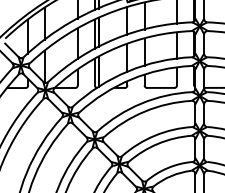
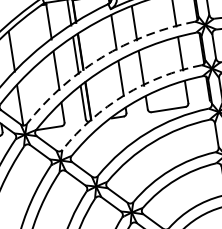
arc: (114, 39) -> (101, 58), solid -> dashed
arc: (128, 71) -> (125, 95), solid -> dashed

